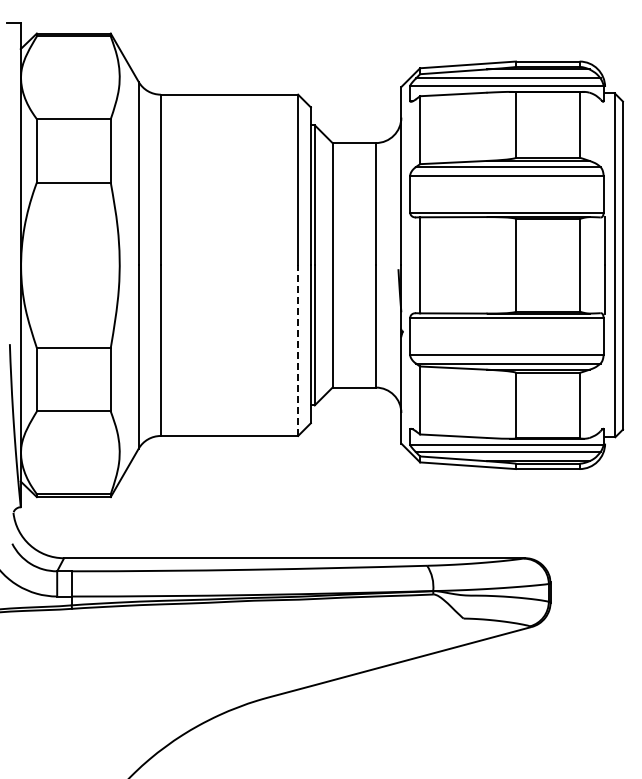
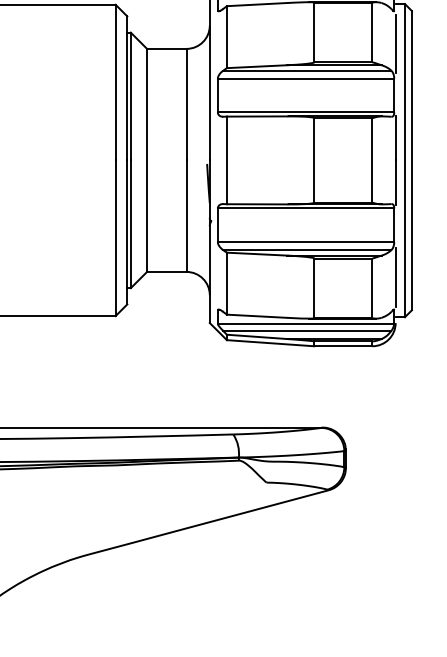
line: (605, 137) -> (396, 43), added
line: (298, 350) -> (115, 238), dashed -> solid
line: (605, 393) -> (396, 277), added

